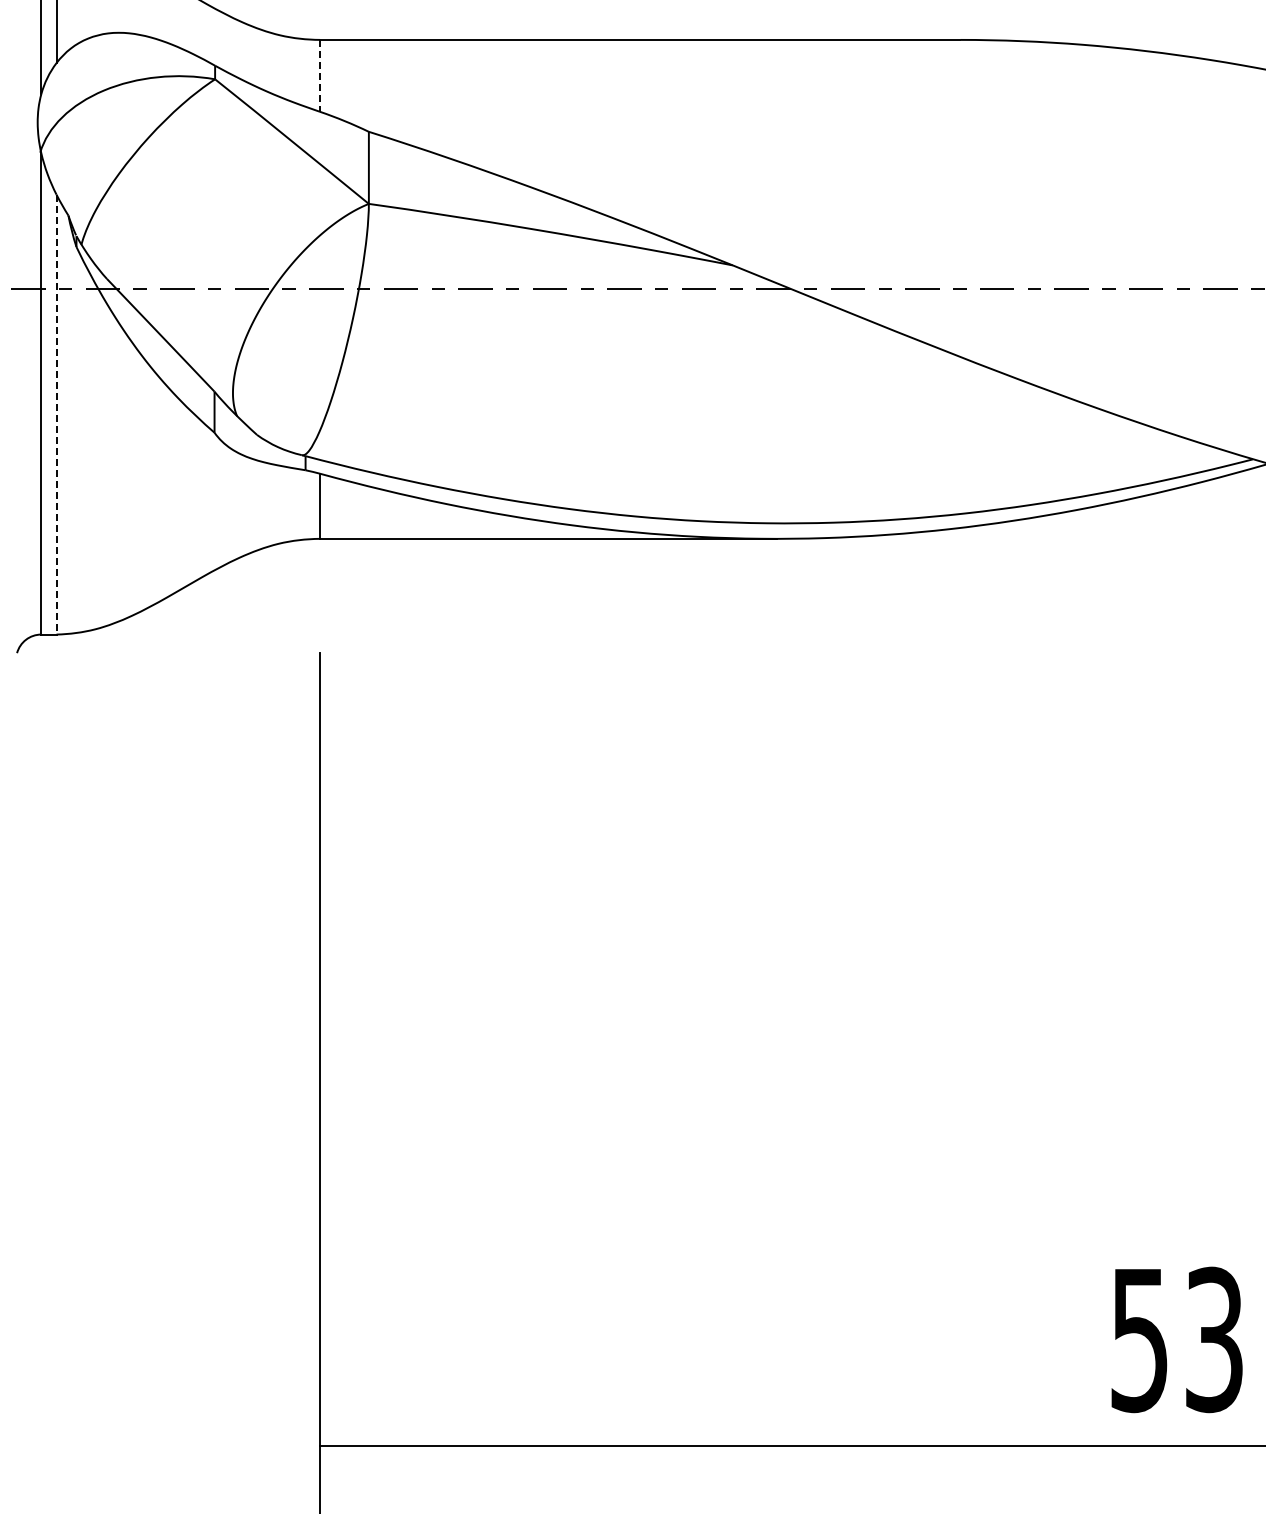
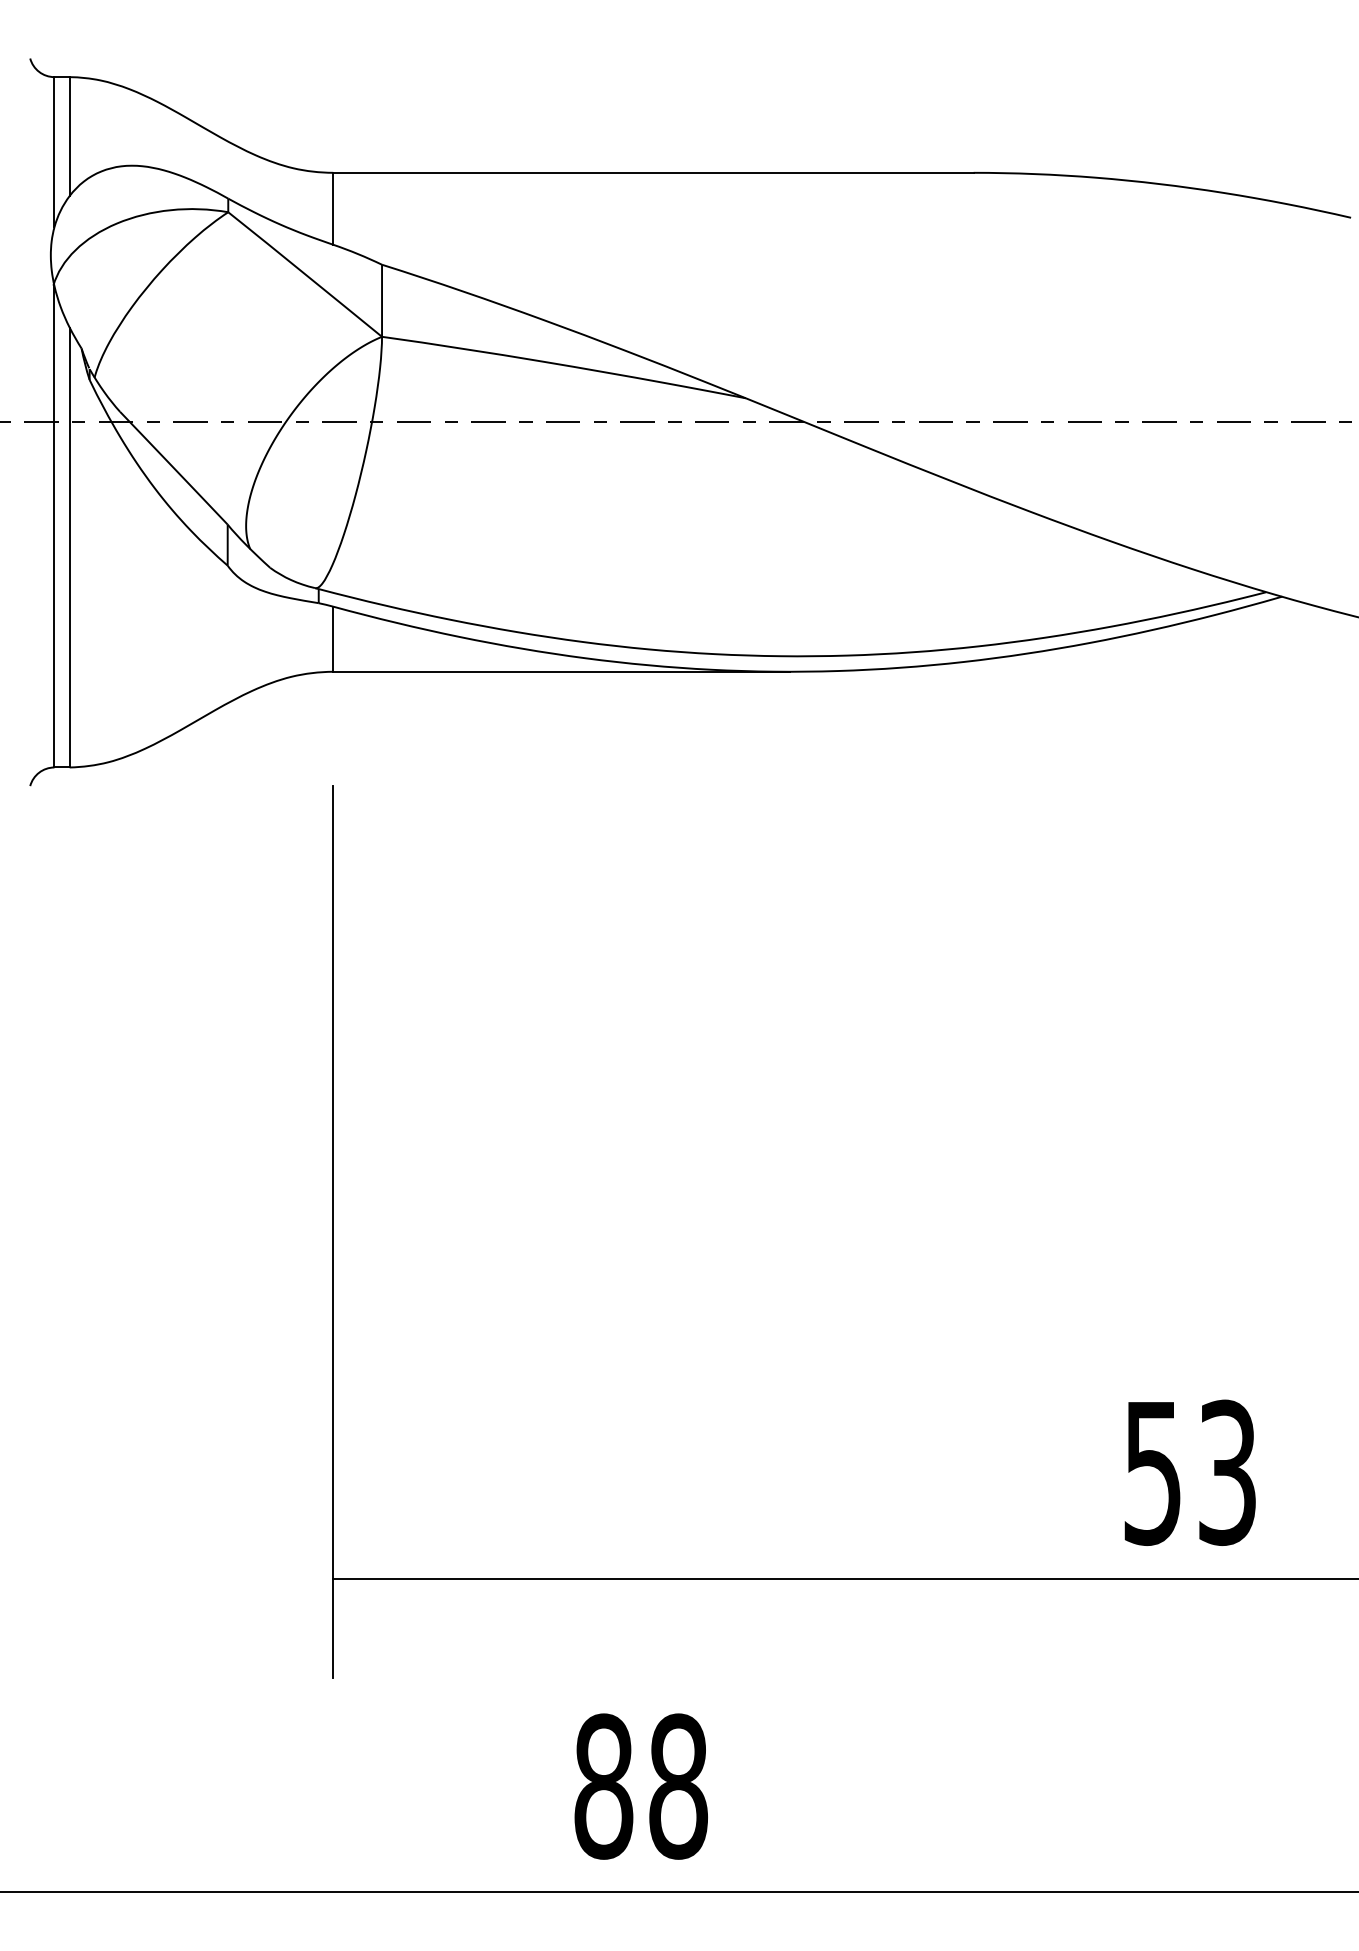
line: (320, 75) -> (333, 208), dashed -> solid
line: (56, 414) -> (69, 547), dashed -> solid

